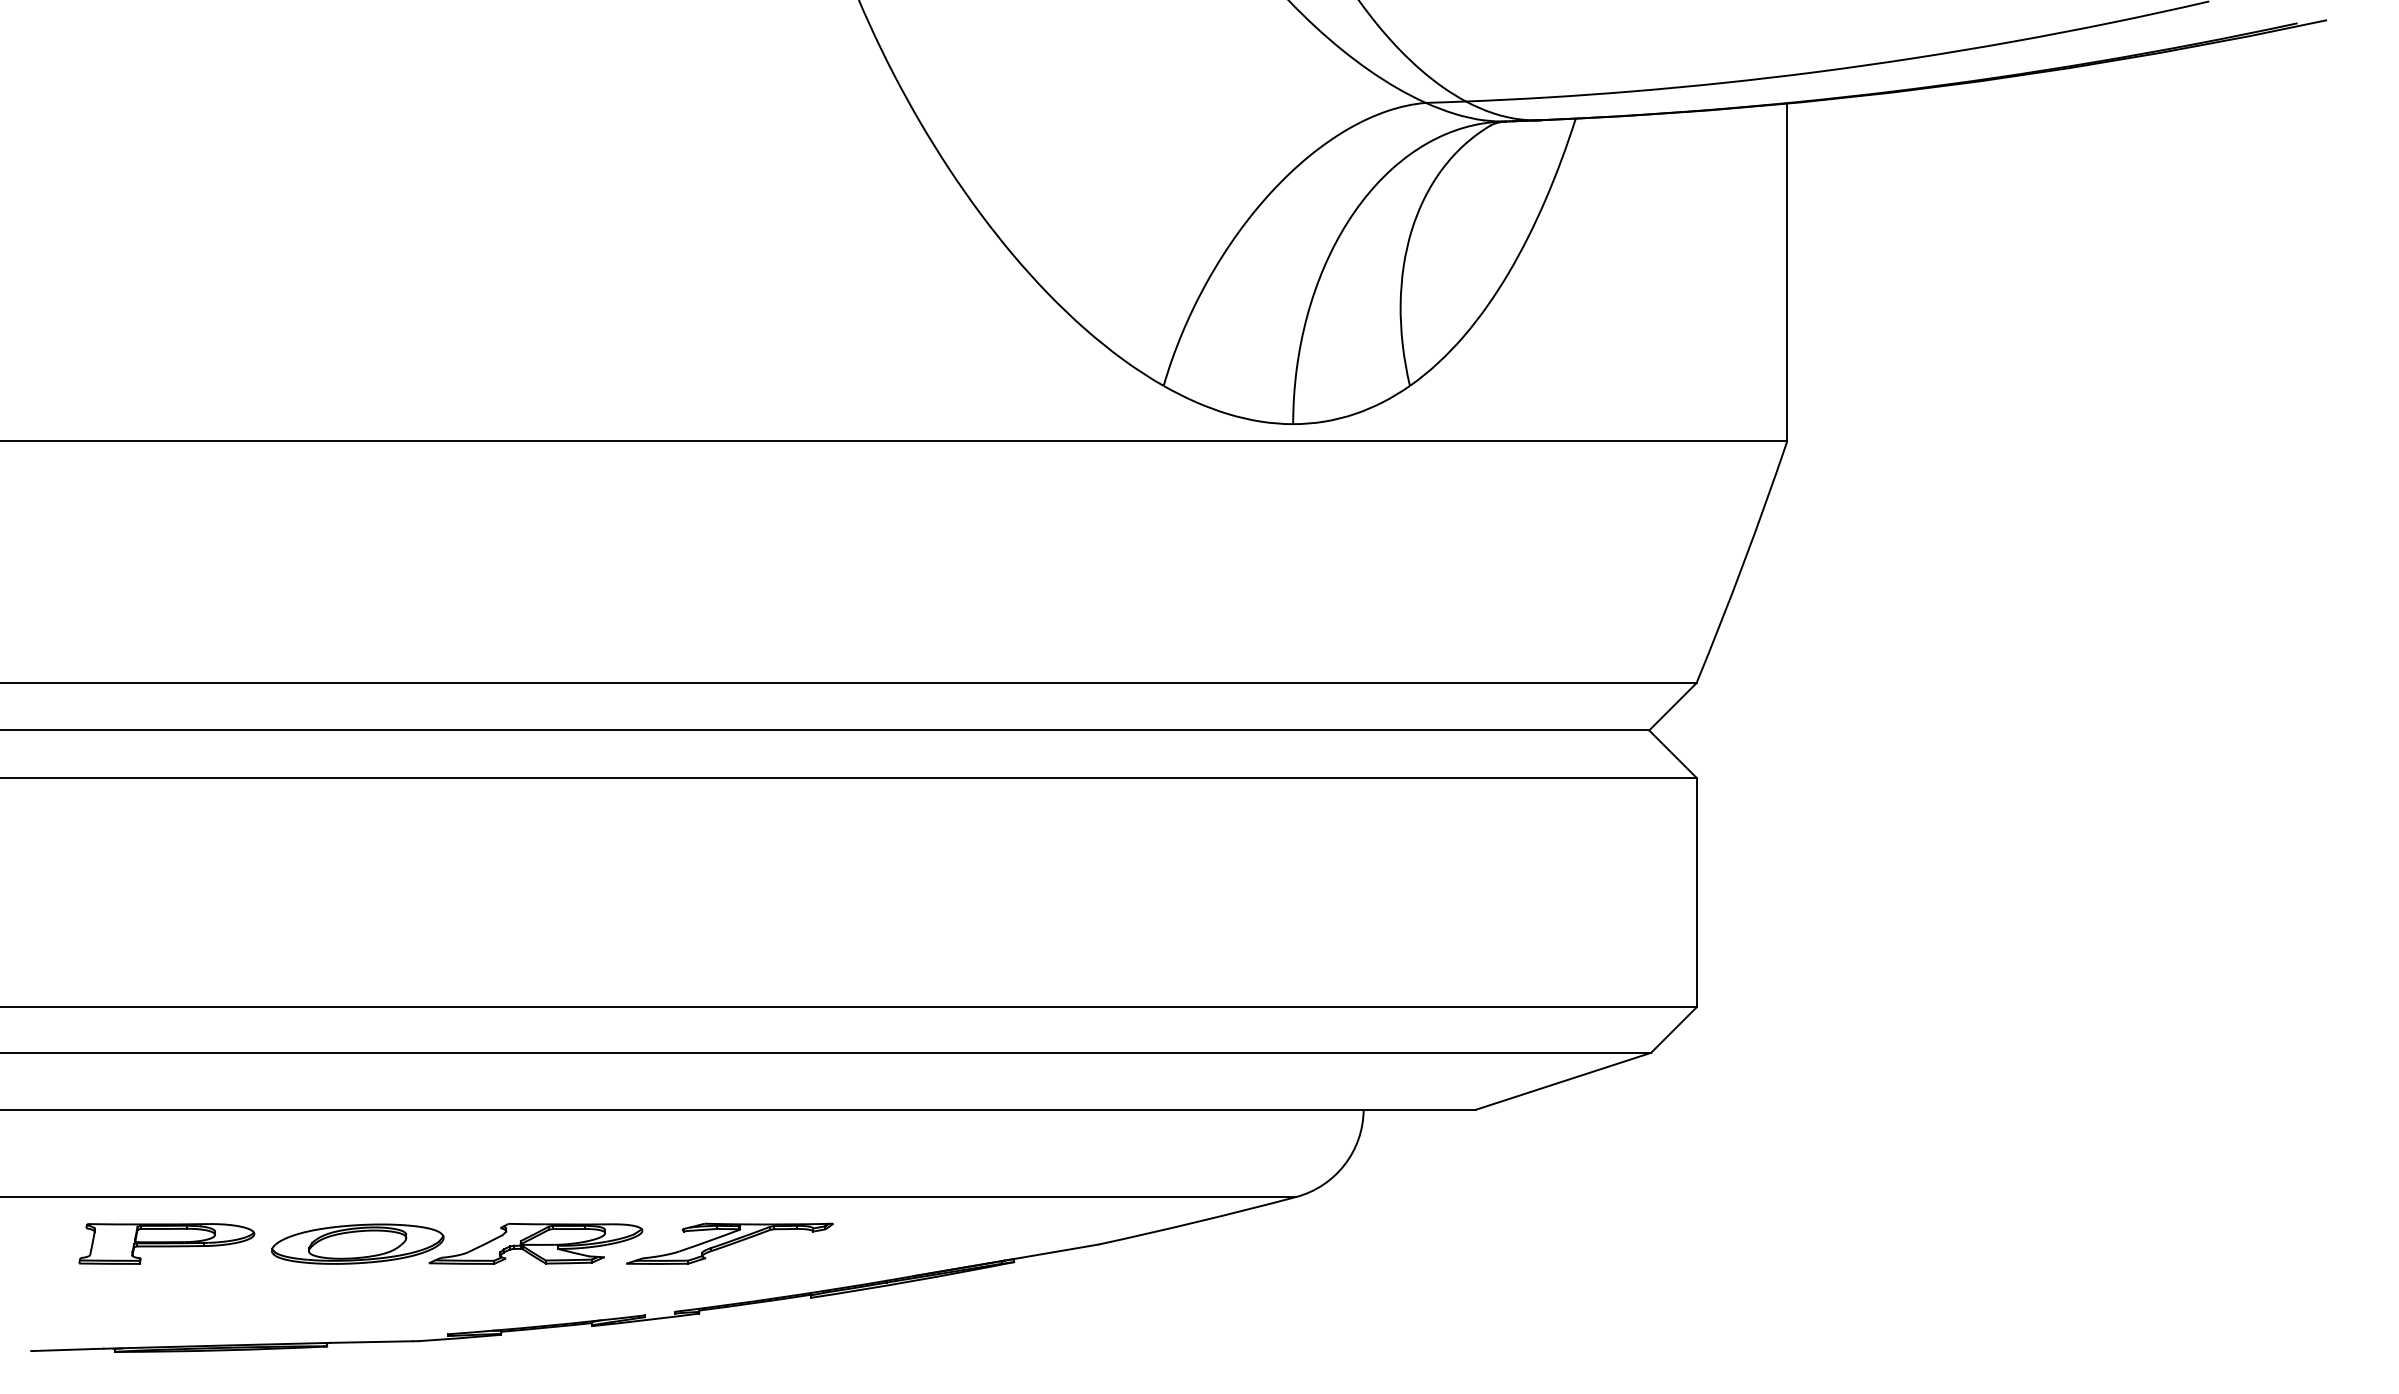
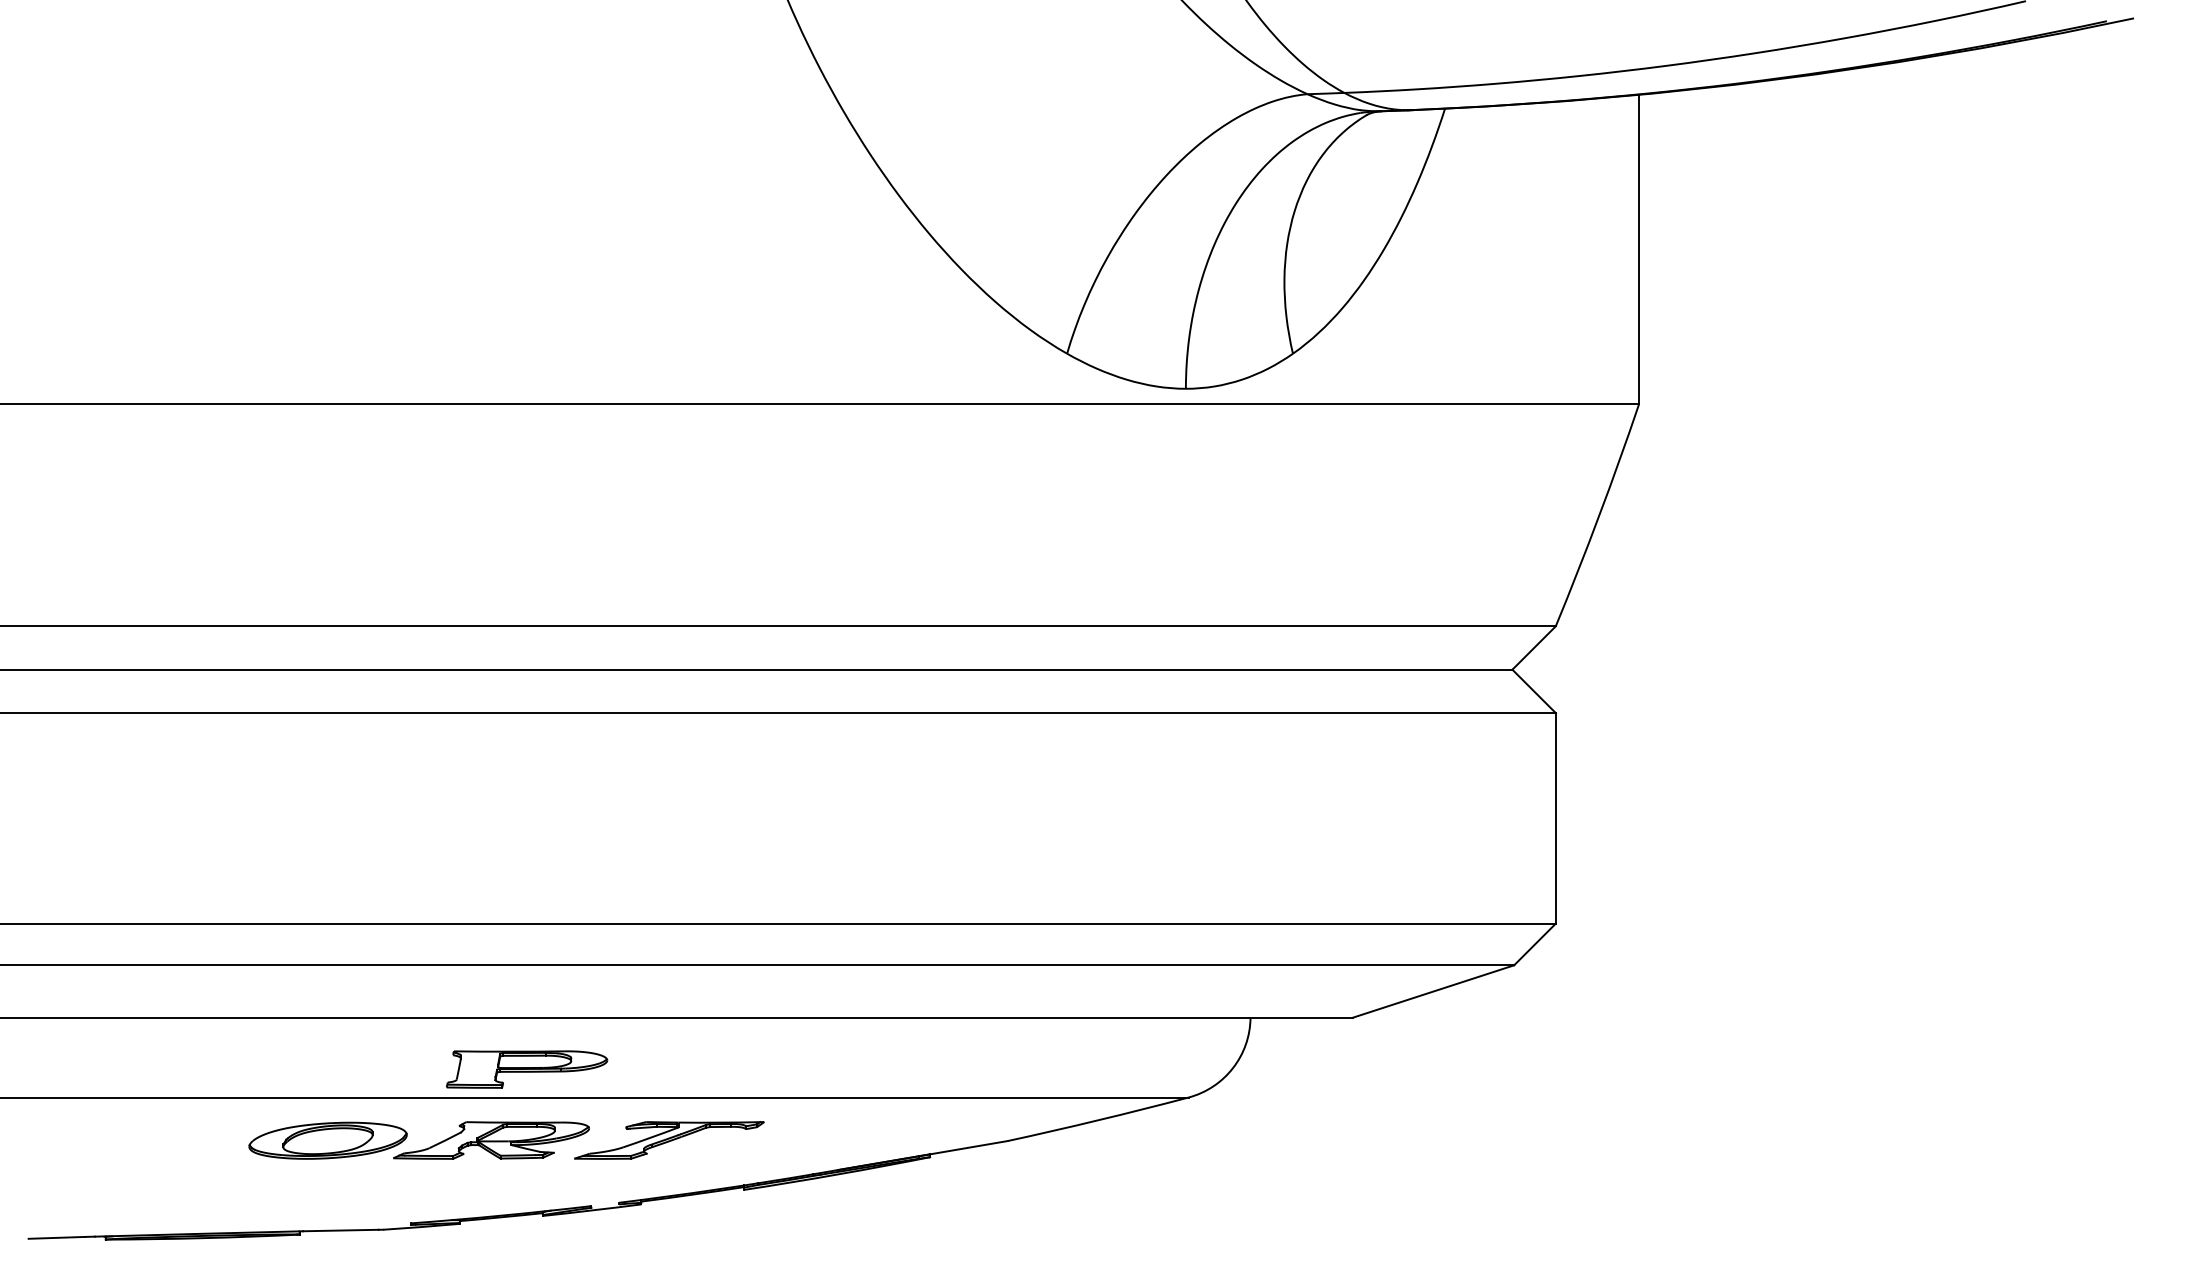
part: (167, 1243) -> (527, 1069), moved

